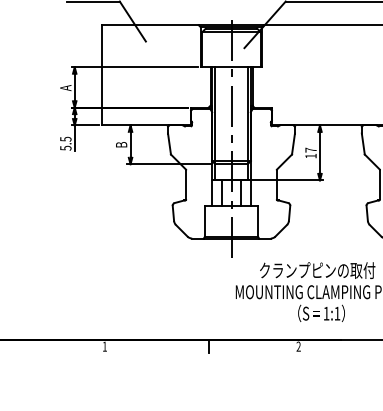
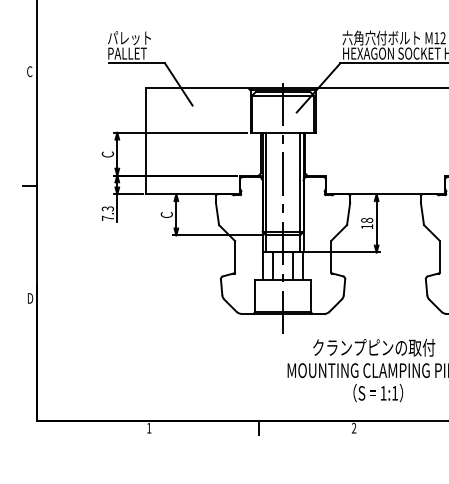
text: (65, 87) -> (107, 154), A -> C
text: (65, 143) -> (107, 213), 5.5 -> 7.3
text: (121, 144) -> (166, 214), B -> C
text: (311, 149) -> (367, 219), 17 -> 18

